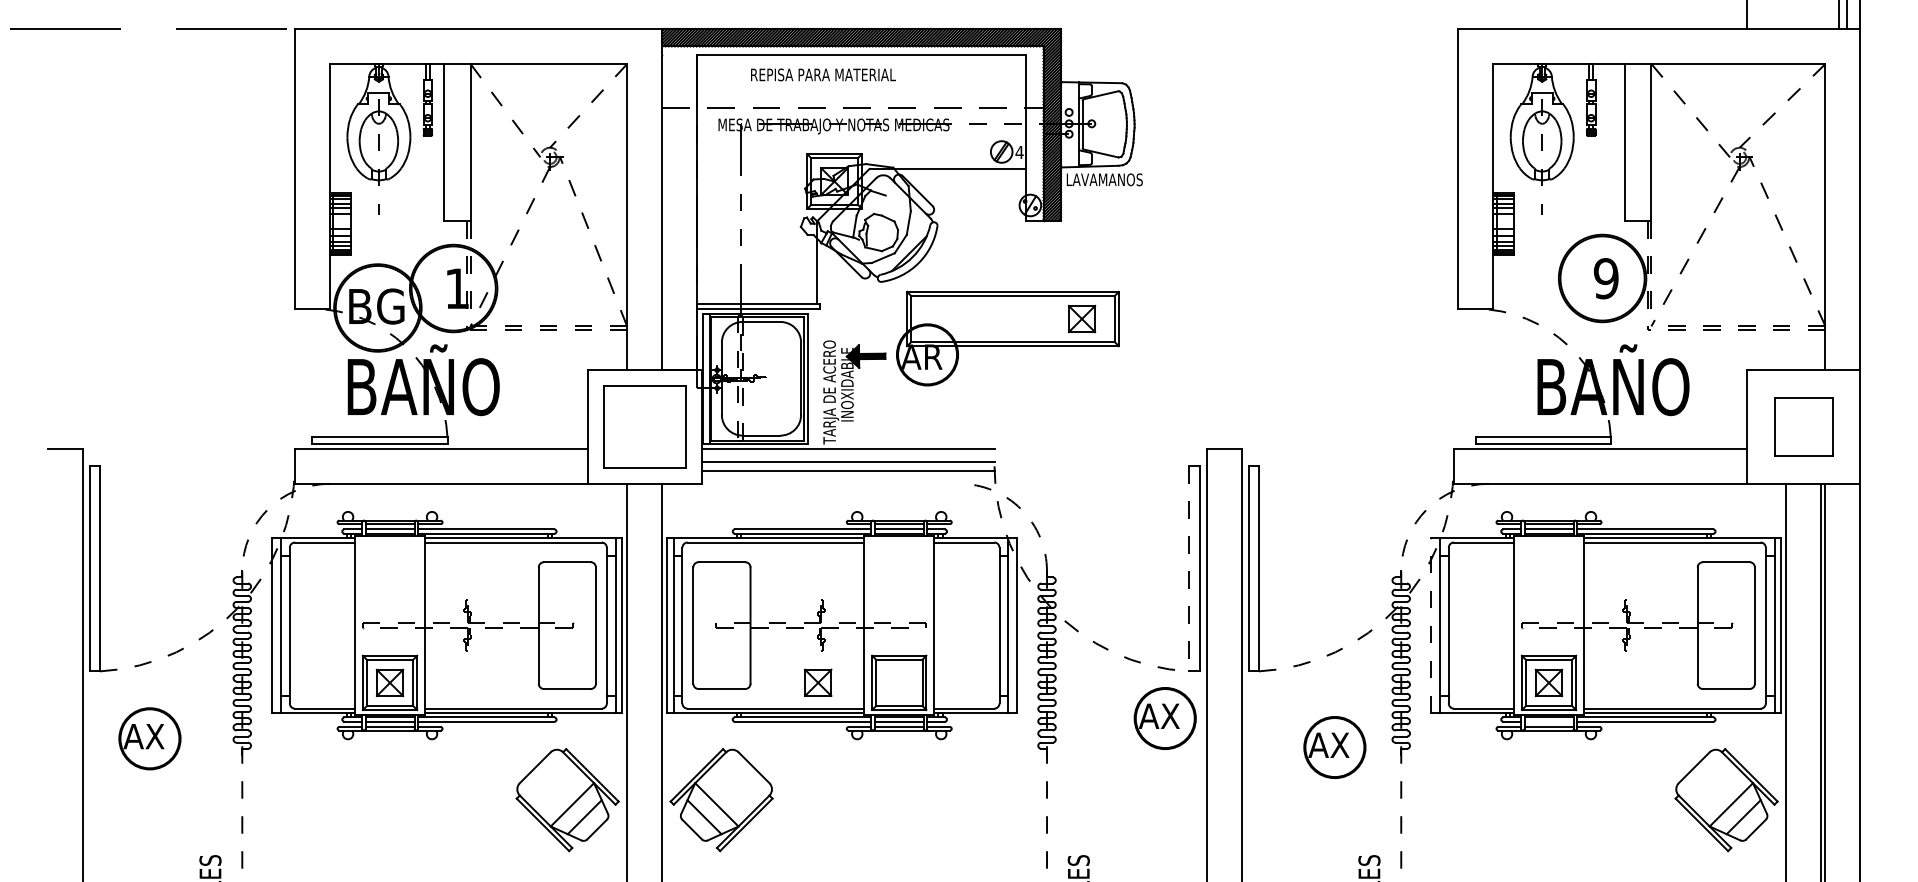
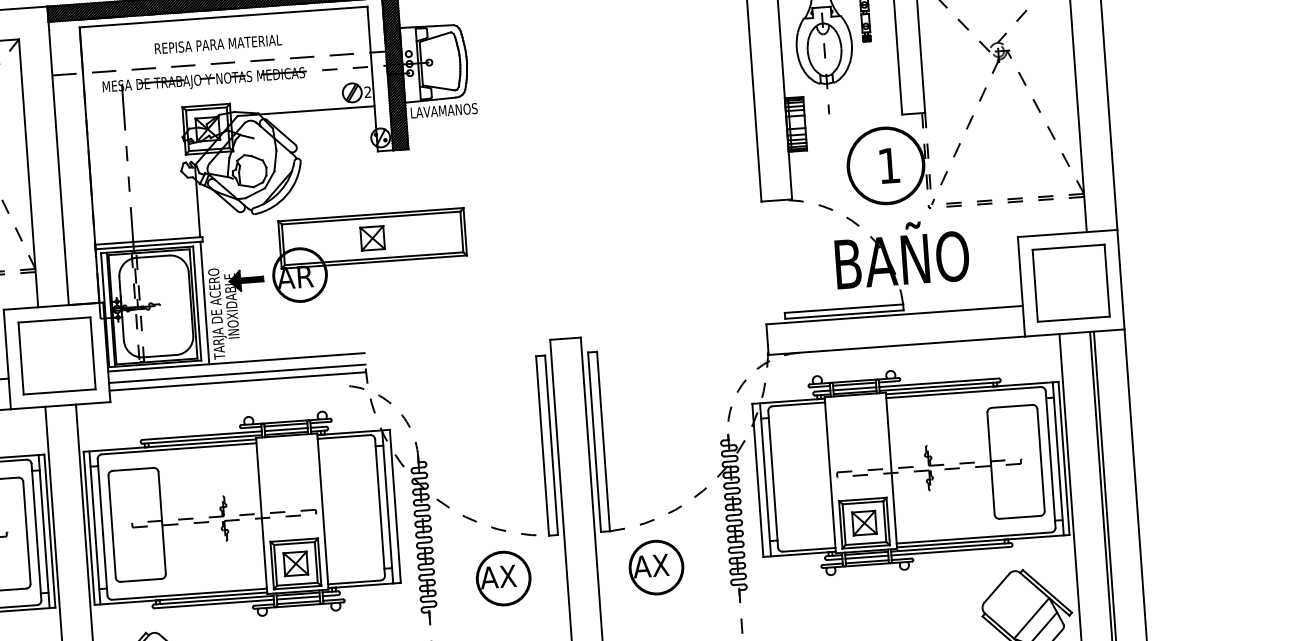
text: (823, 74) -> (218, 44), moved
text: (1019, 151) -> (367, 91), 4 -> 2
text: (1605, 278) -> (888, 165), 9 -> 1
part: (1081, 318) -> (372, 237), moved
line: (817, 378) -> (205, 302), added
part: (1803, 426) -> (1071, 282), size x1.43
line: (1189, 568) -> (542, 445), dashed -> solid
line: (1431, 625) -> (758, 480), dashed -> solid
part: (818, 682) -> (296, 563), moved
part: (1164, 718) -> (503, 578), moved
line: (1548, 721) -> (866, 556), added
part: (1334, 747) -> (656, 567), moved

